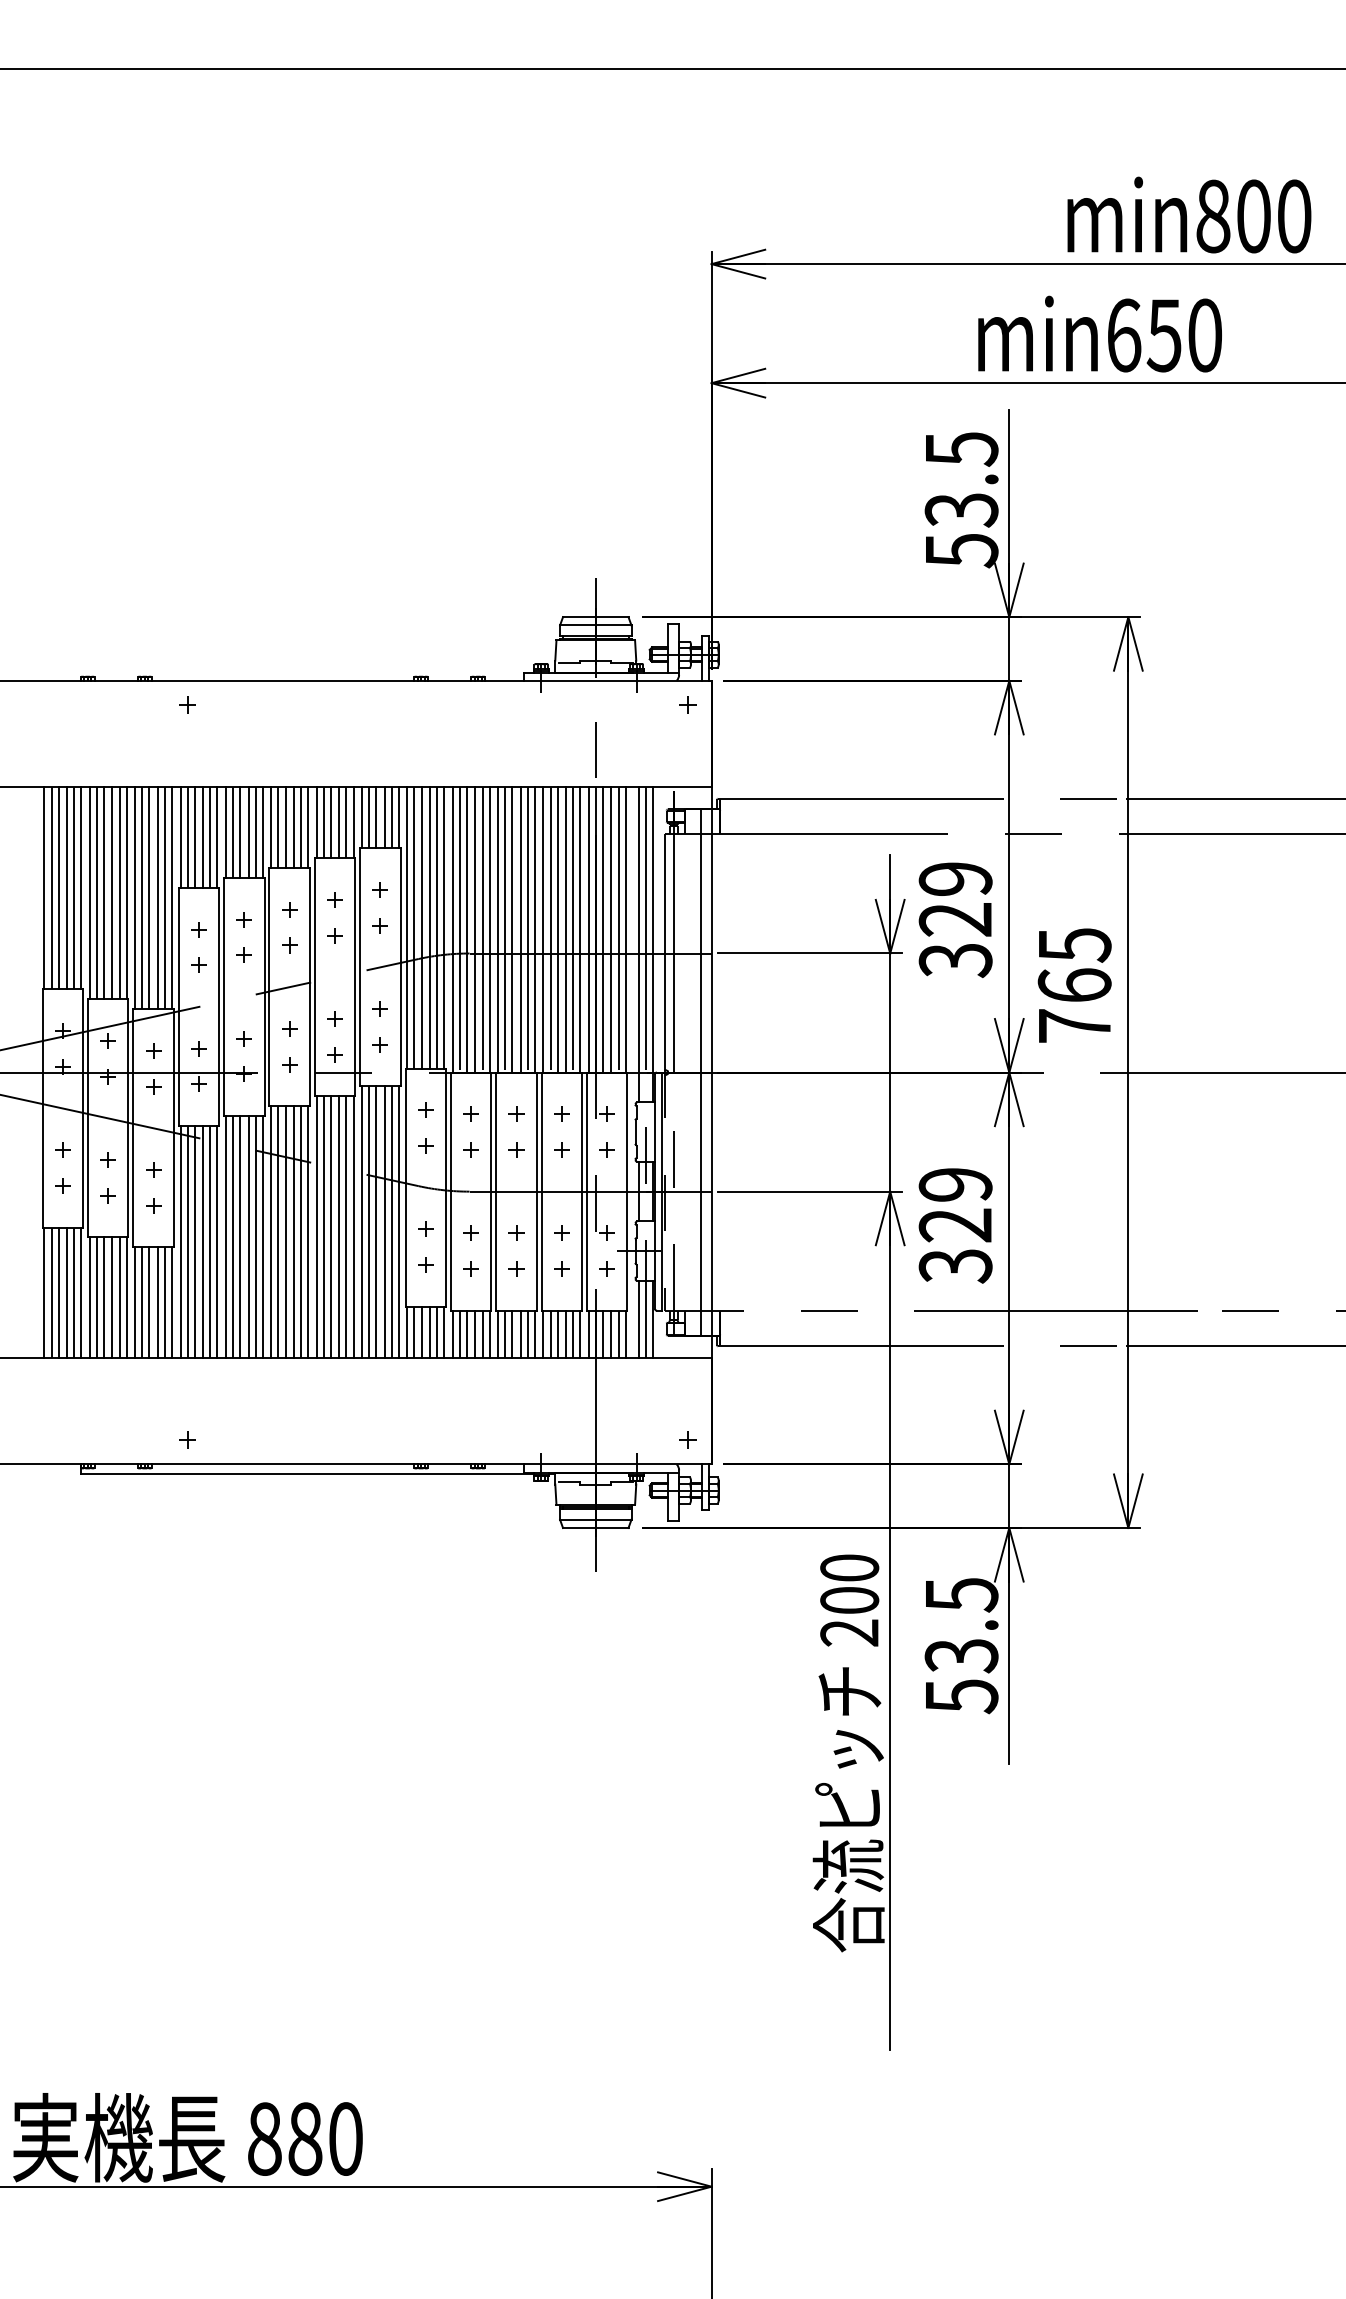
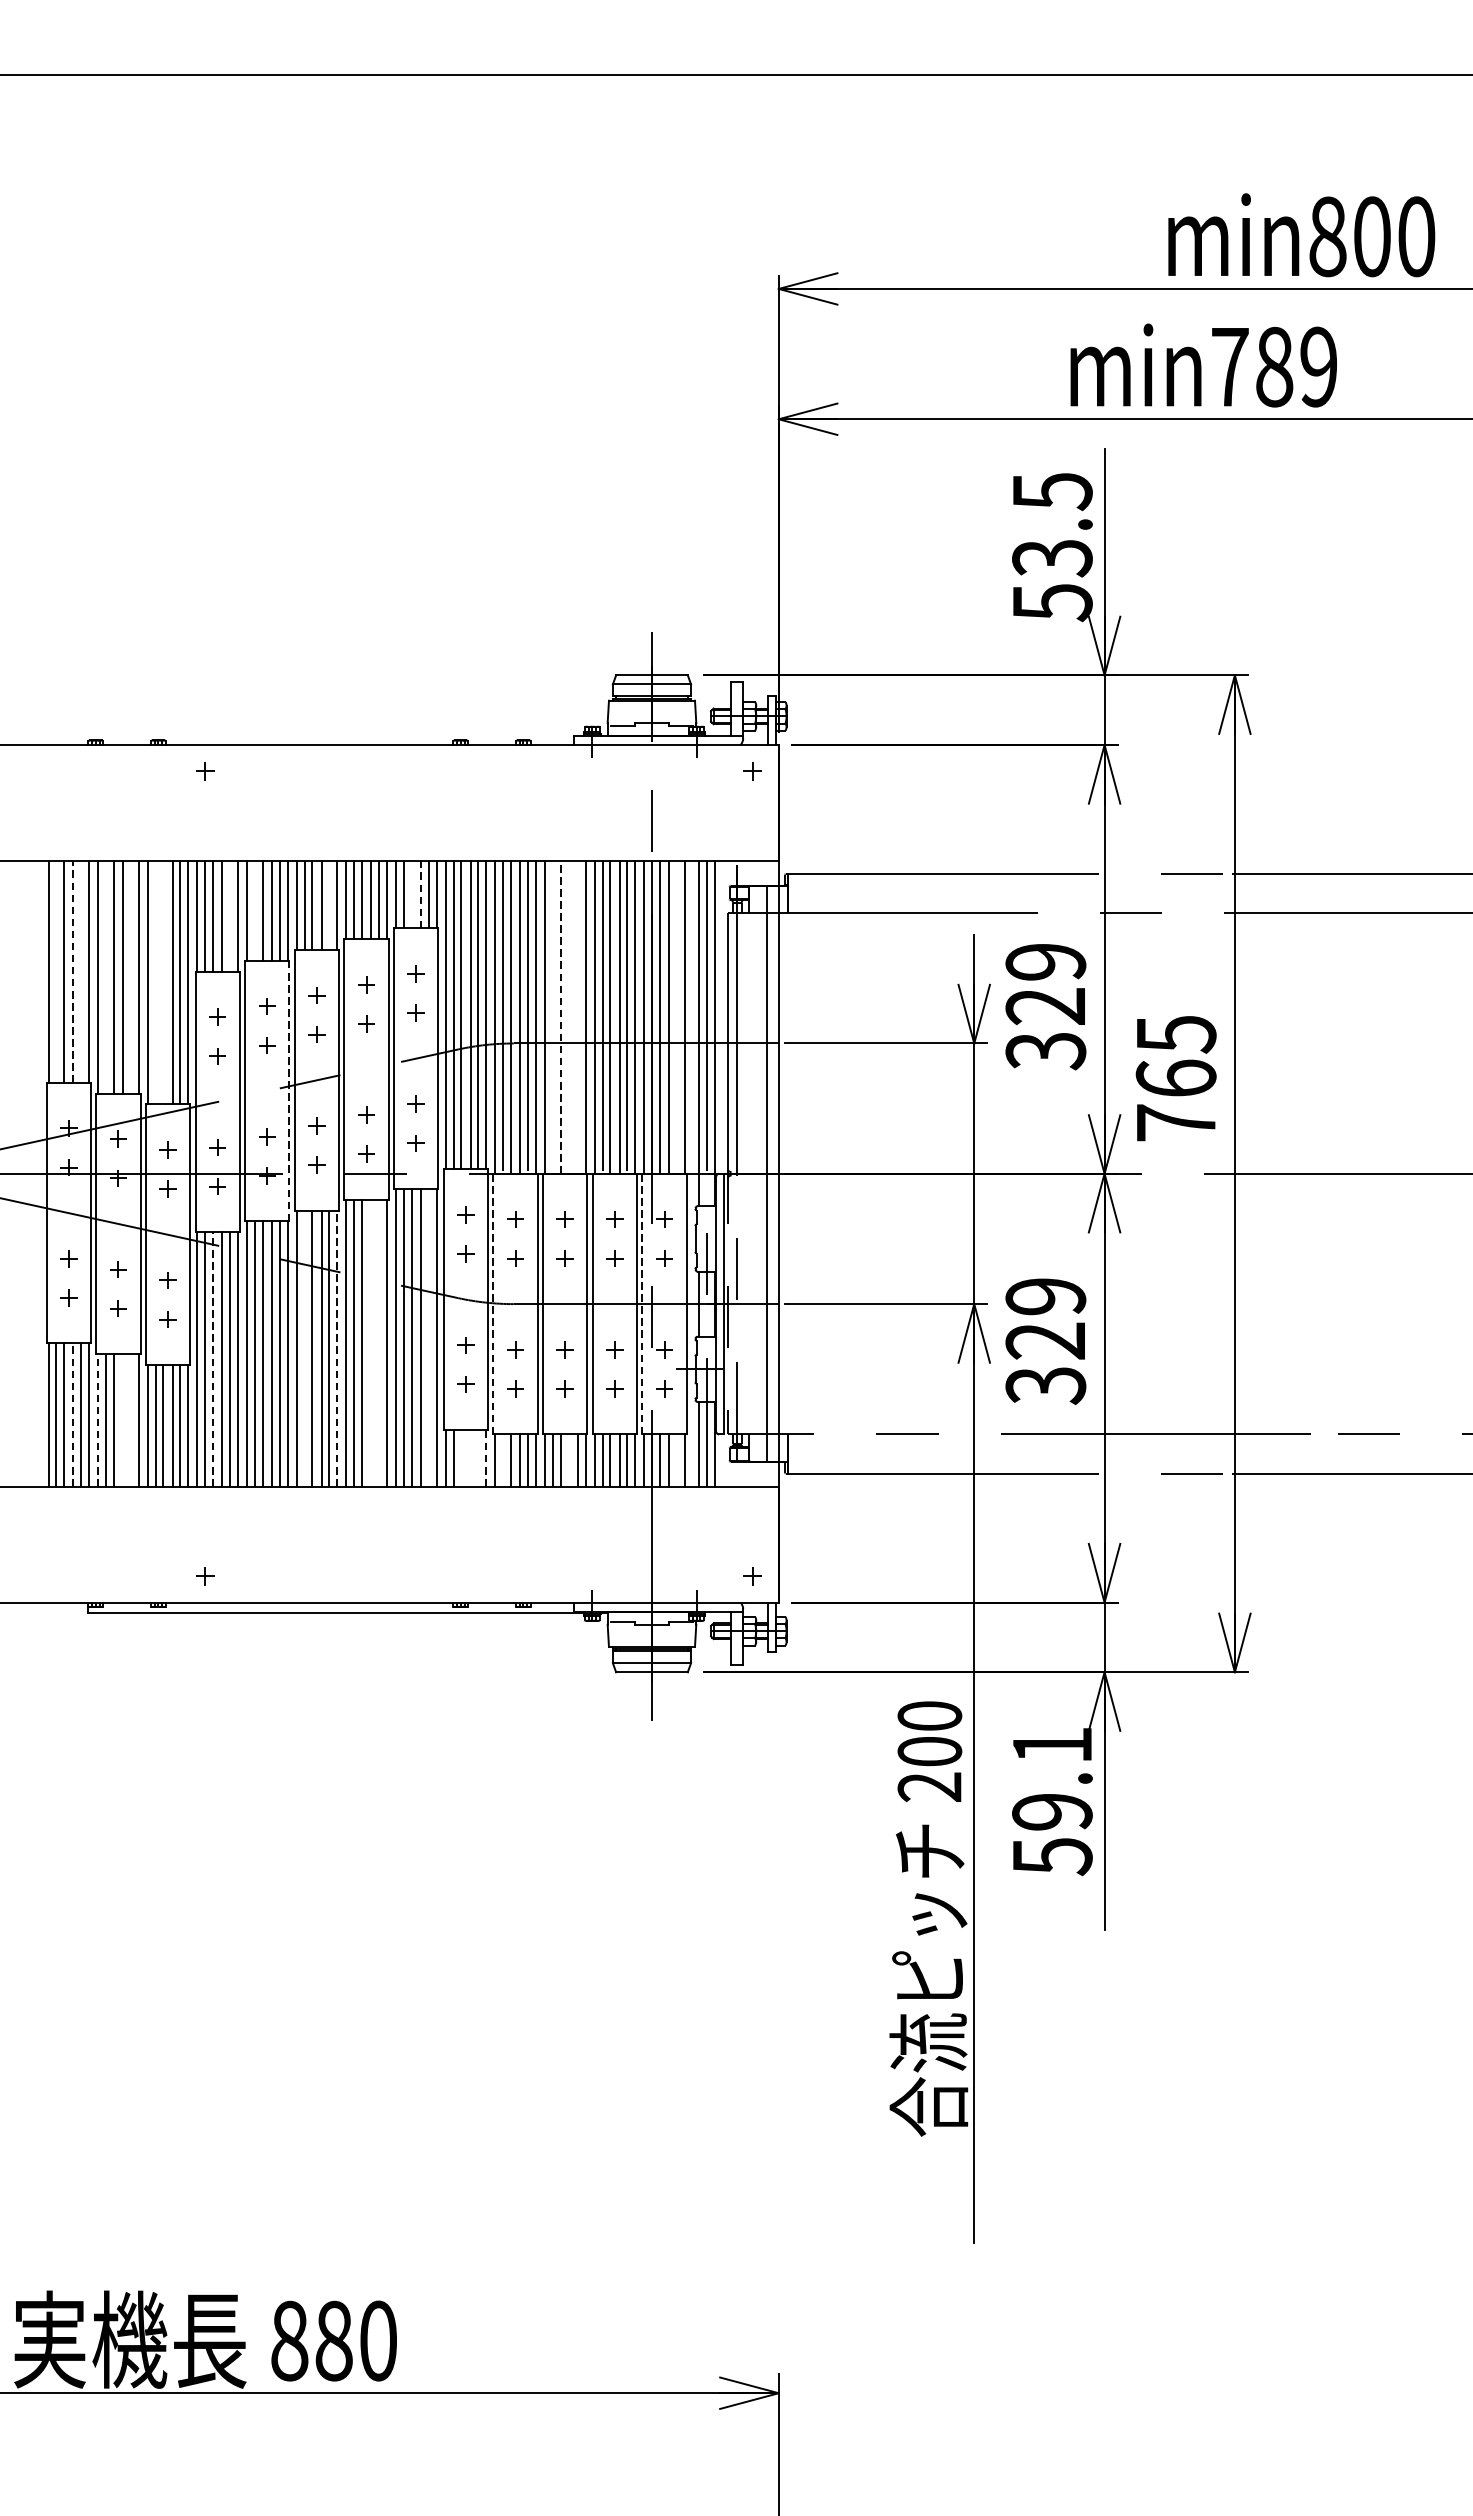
text: (1164, 335) -> (1274, 367), min650 -> min789
line: (376, 817) -> (411, 894), removed
line: (384, 817) -> (420, 894), solid -> dashed
line: (301, 827) -> (329, 905), removed
line: (233, 831) -> (255, 909), removed
line: (210, 836) -> (230, 915), removed
line: (51, 887) -> (56, 971), removed
line: (67, 887) -> (73, 971), solid -> dashed
line: (74, 887) -> (81, 971), removed
line: (96, 892) -> (105, 976), removed
line: (119, 892) -> (130, 976), removed
line: (142, 897) -> (155, 982), removed
line: (149, 897) -> (163, 982), removed
line: (505, 929) -> (553, 1017), removed
line: (512, 929) -> (560, 1017), solid -> dashed
line: (520, 929) -> (569, 1017), removed
line: (527, 929) -> (577, 1017), removed
line: (618, 929) -> (676, 1017), removed
line: (264, 997) -> (289, 1091), solid -> dashed
line: (450, 1191) -> (492, 1303), solid -> dashed
line: (587, 1191) -> (642, 1303), solid -> dashed
line: (391, 1222) -> (428, 1337), removed
line: (339, 1227) -> (371, 1343), removed
line: (346, 1227) -> (379, 1343), removed
line: (308, 1231) -> (337, 1347), solid -> dashed
line: (278, 1232) -> (304, 1348), removed
line: (194, 1241) -> (212, 1358), solid -> dashed
line: (67, 1292) -> (73, 1414), solid -> dashed
line: (89, 1297) -> (97, 1419), solid -> dashed
line: (112, 1297) -> (123, 1419), removed
line: (119, 1297) -> (130, 1419), removed
line: (421, 1332) -> (461, 1458), removed
line: (430, 1332) -> (471, 1458), removed
line: (437, 1332) -> (478, 1458), removed
line: (444, 1332) -> (486, 1458), solid -> dashed
line: (459, 1334) -> (502, 1460), removed
line: (520, 1334) -> (569, 1460), removed
line: (618, 1334) -> (676, 1460), removed
text: (961, 1625) -> (1052, 1778), 53.5 -> 59.1

